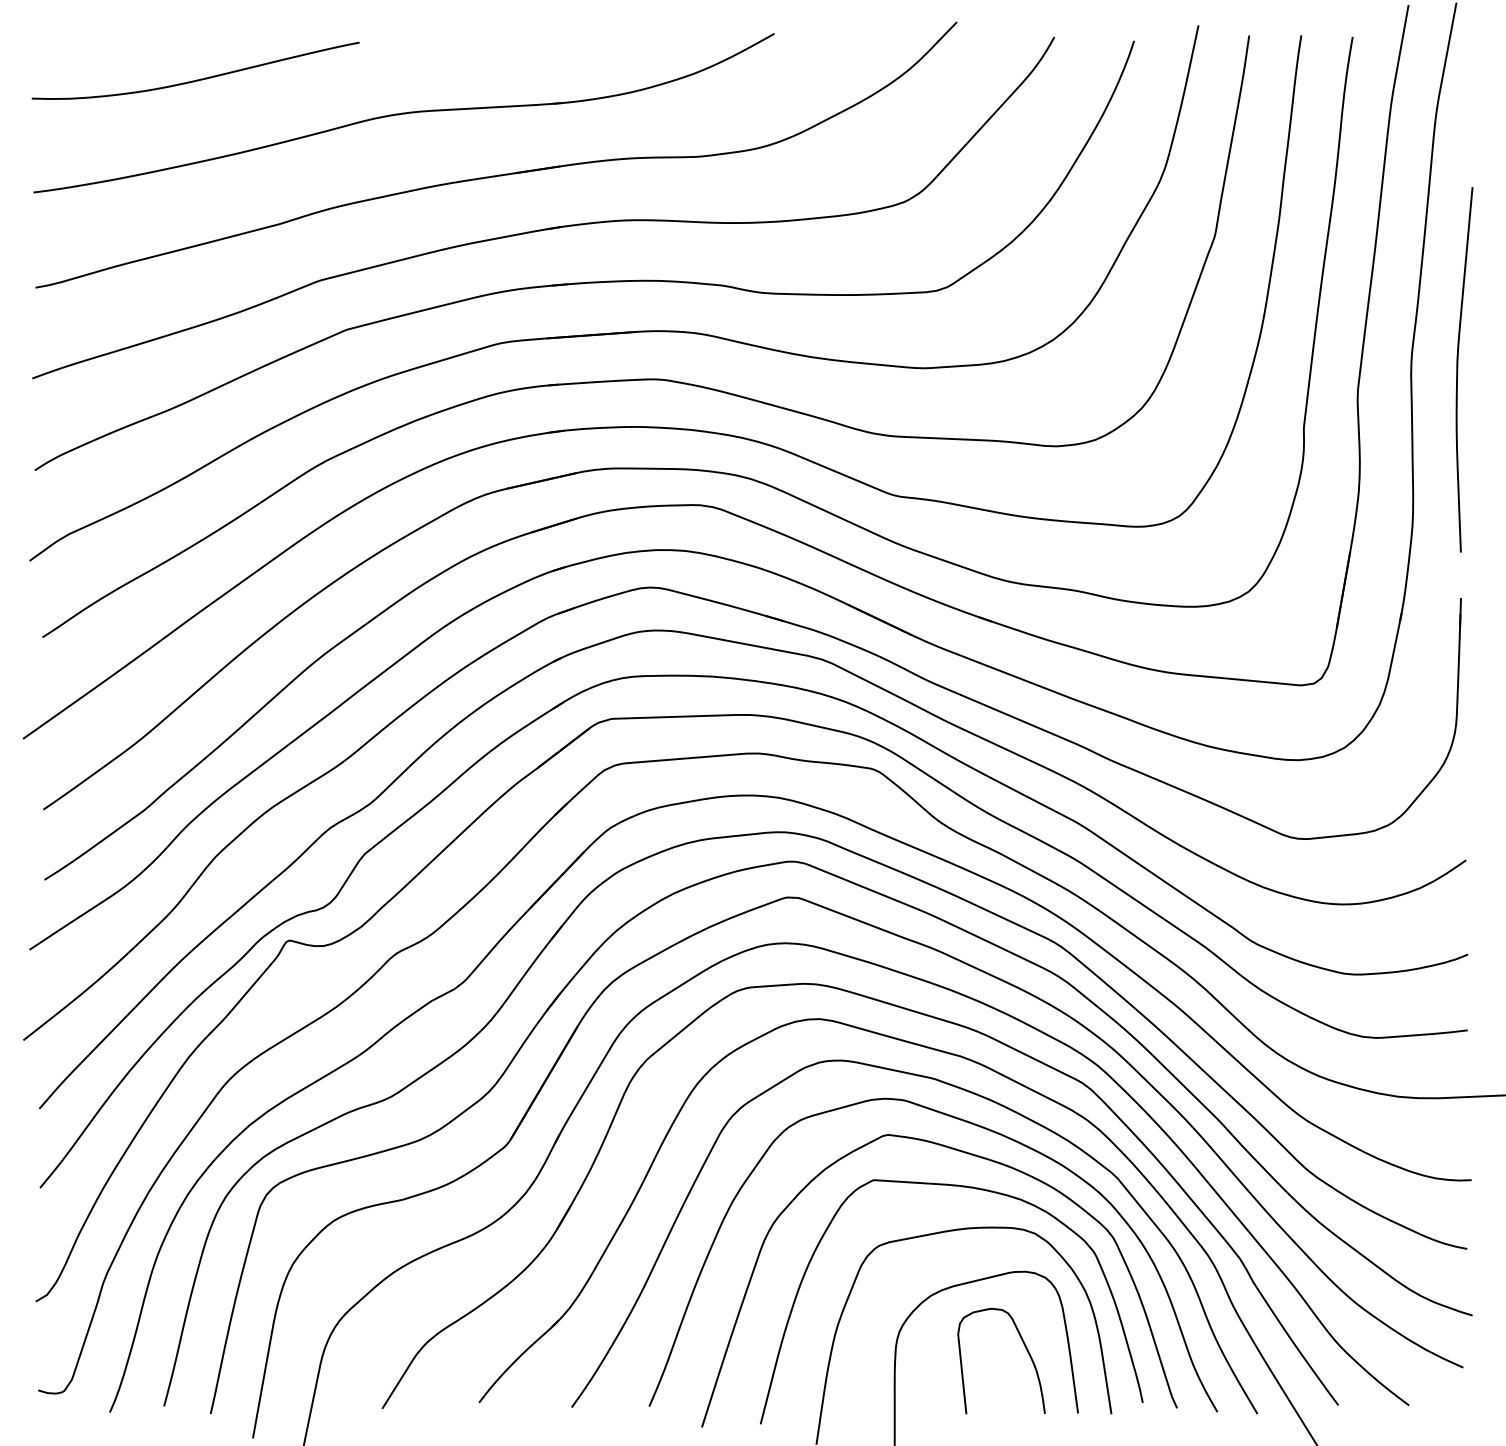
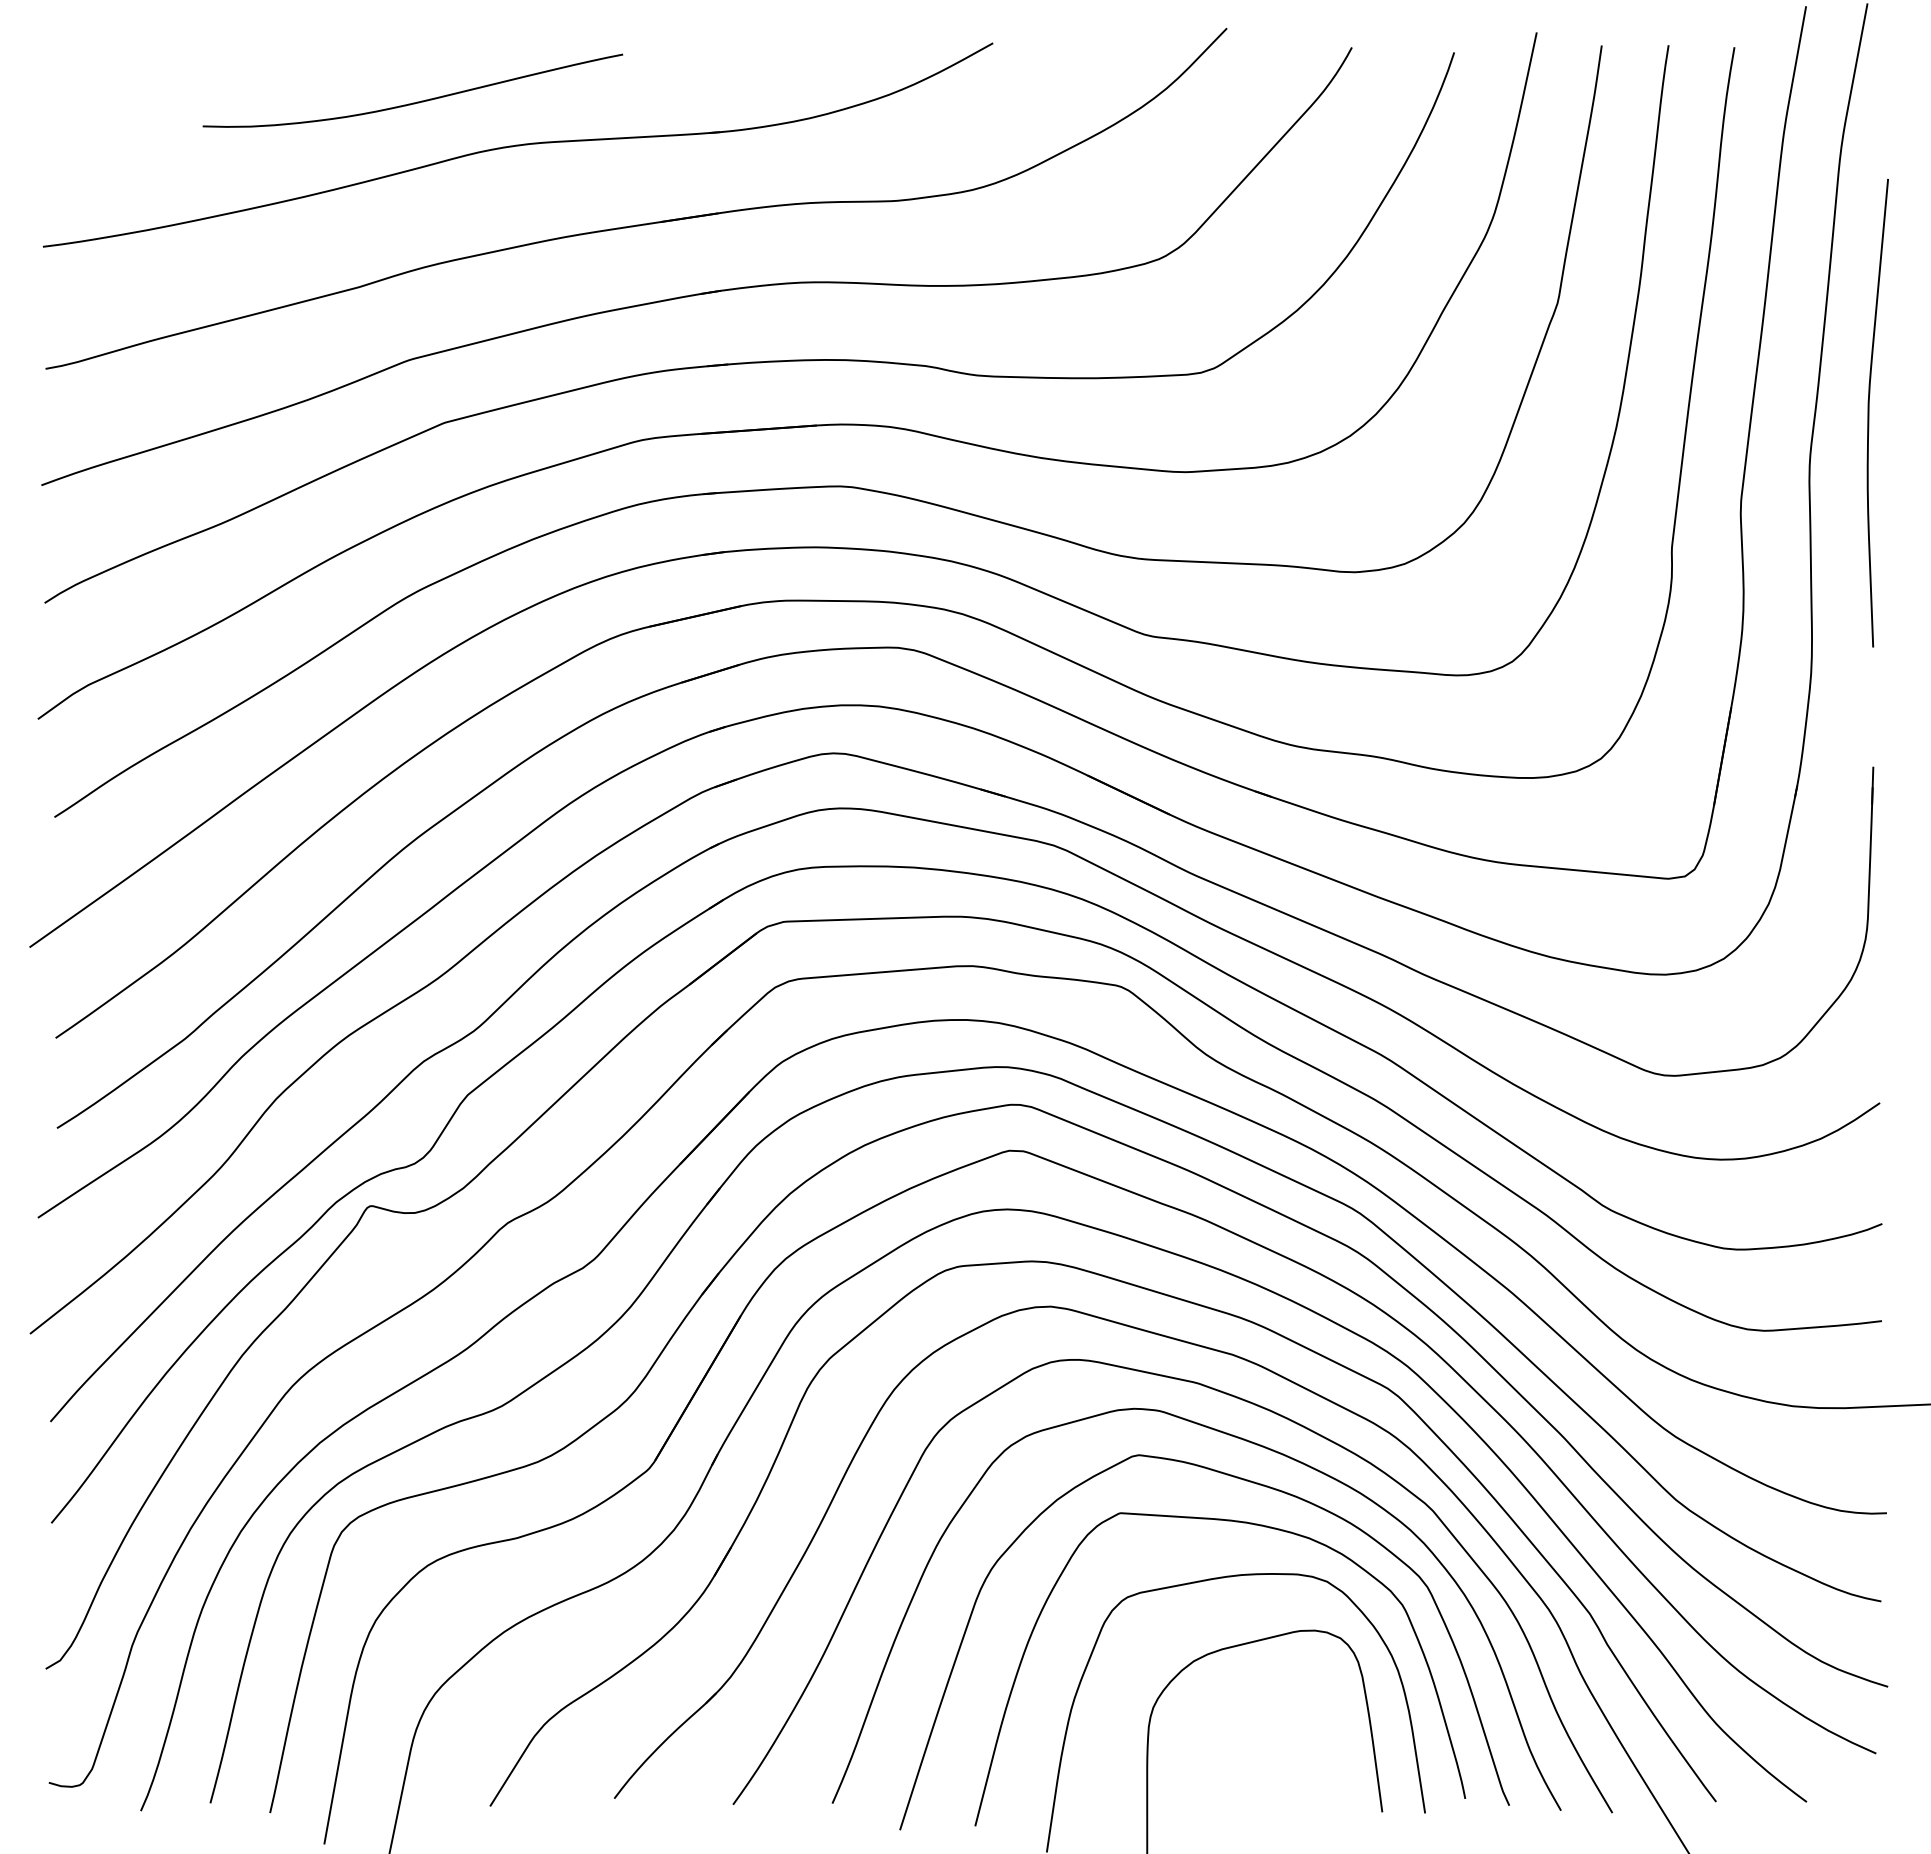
curve: (195, 79) -> (412, 102), moved
curve: (1458, 369) -> (1869, 412), moved
curve: (1025, 1348) -> (1315, 1729), removed

